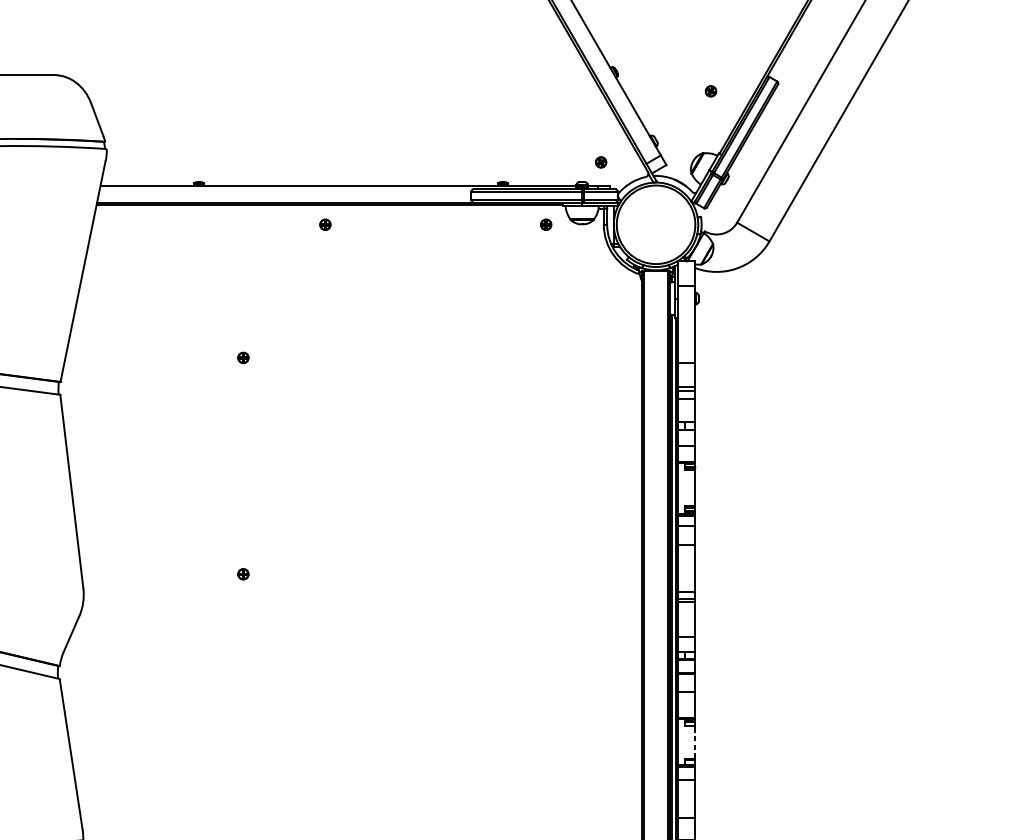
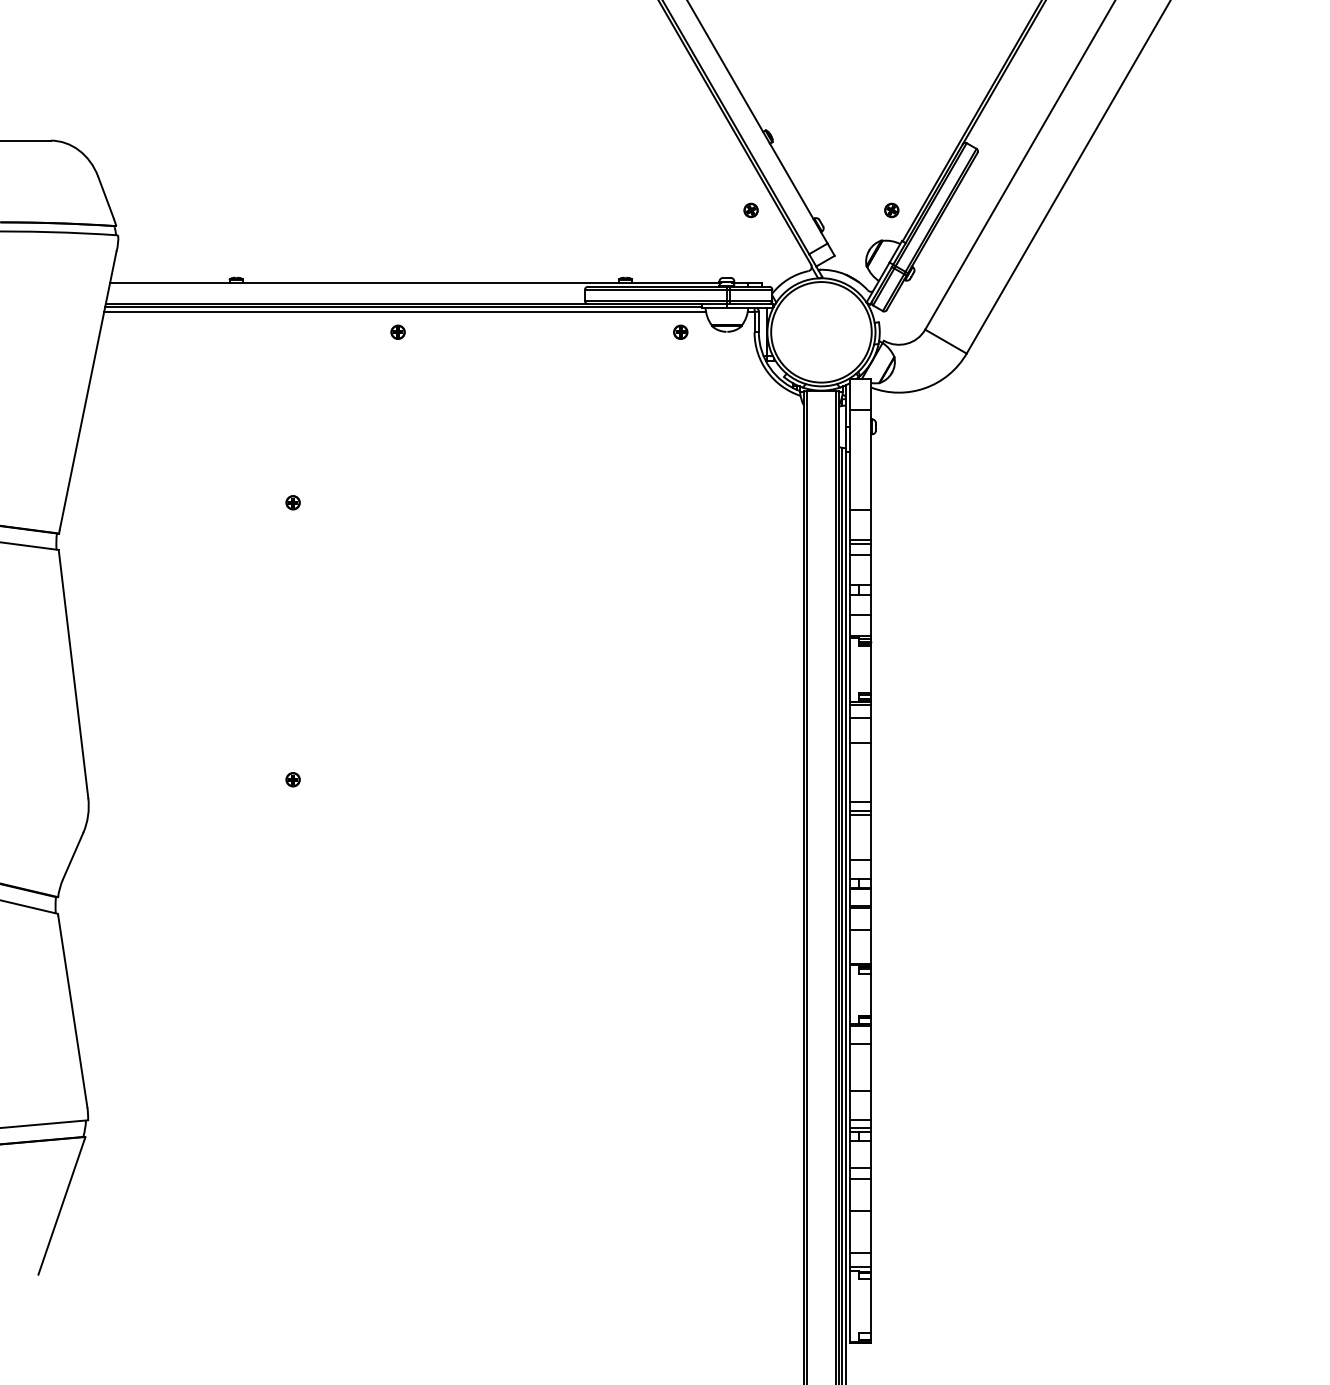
part: (710, 91) -> (891, 210), moved
part: (600, 162) -> (750, 210), moved
line: (331, 208) -> (405, 311), added
line: (695, 742) -> (871, 995), dashed -> solid

